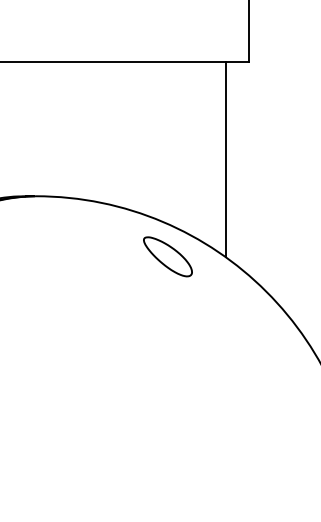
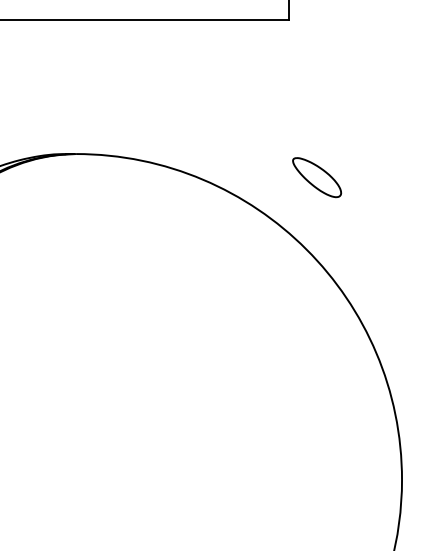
line: (225, 159) -> (265, 117), removed
part: (168, 256) -> (317, 177), moved

